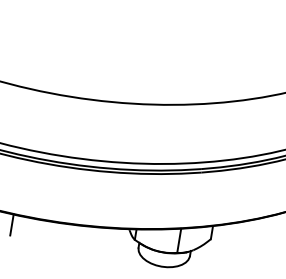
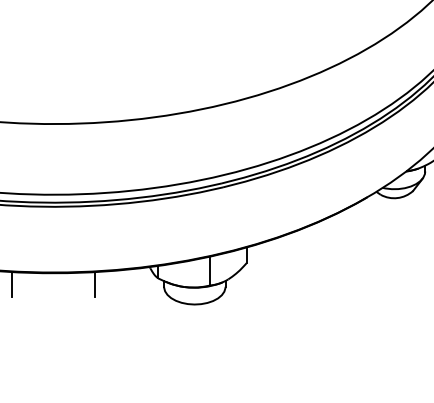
line: (80, 236) -> (94, 284), added

